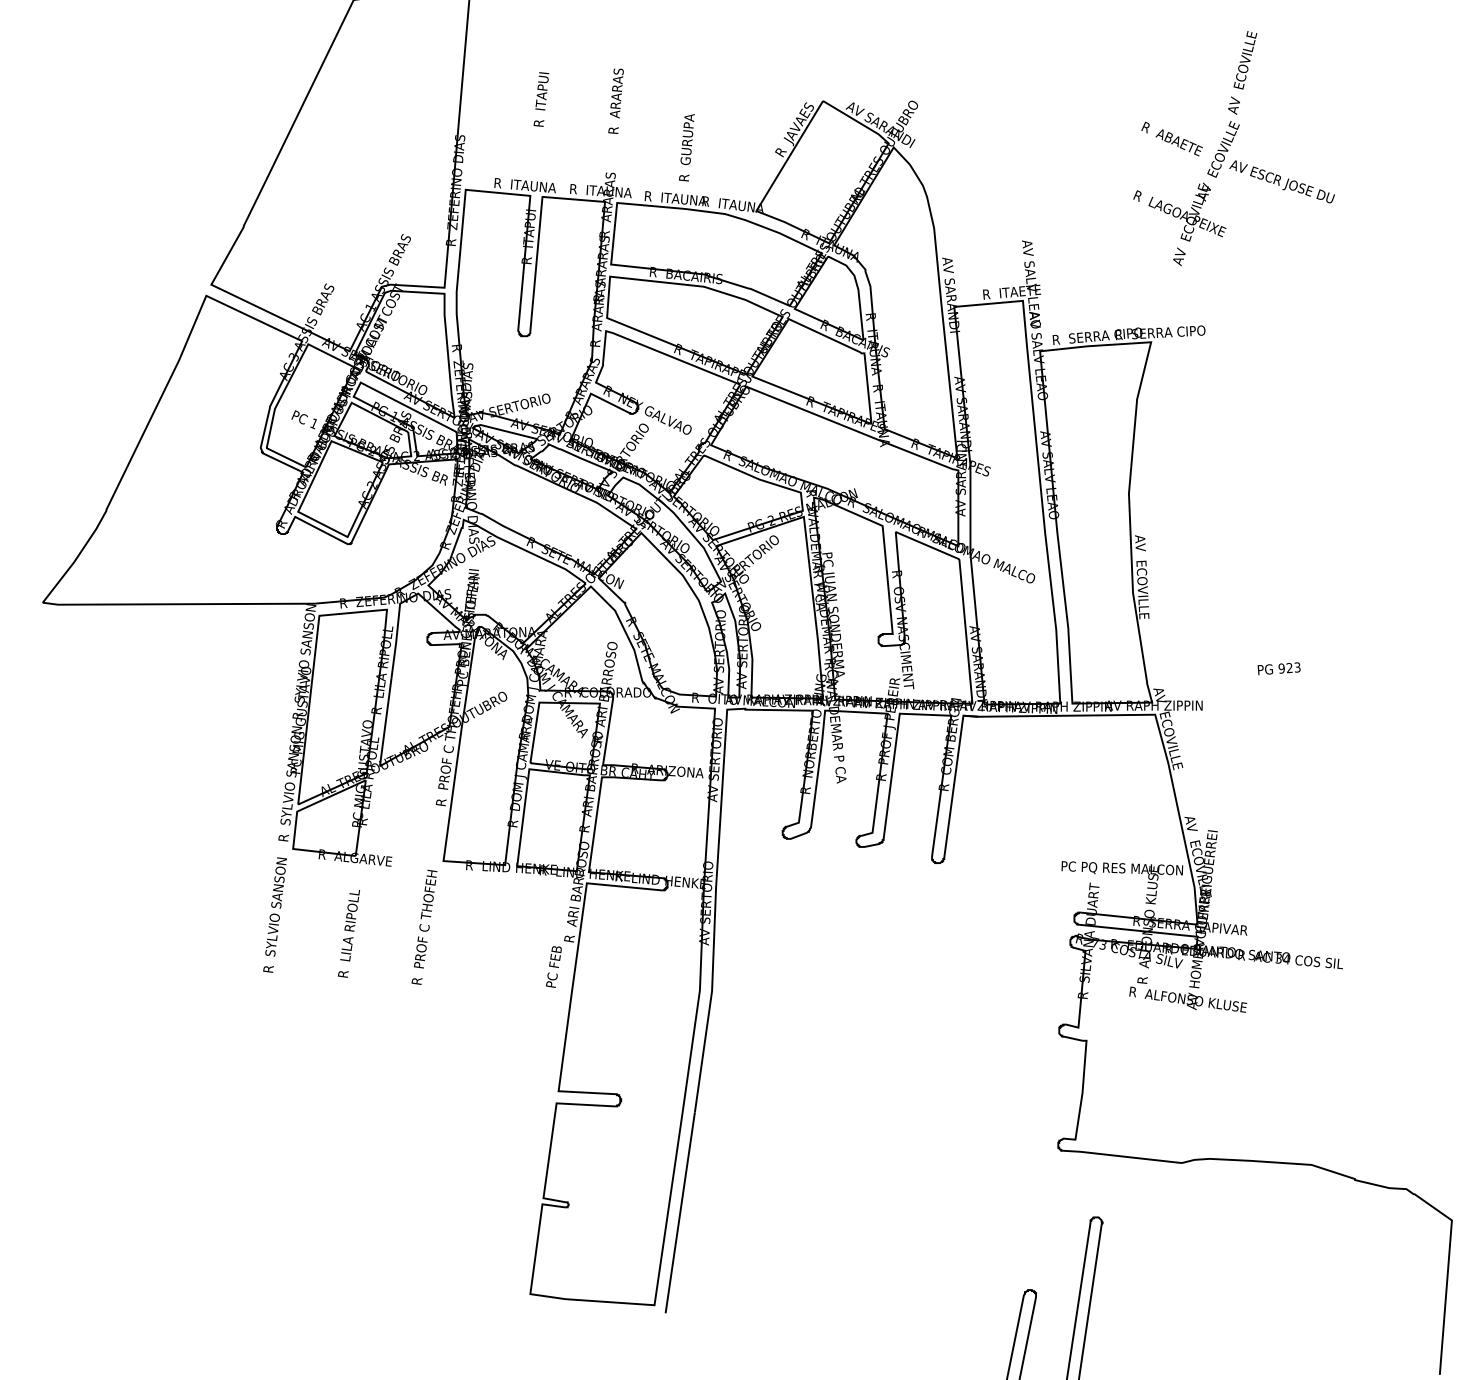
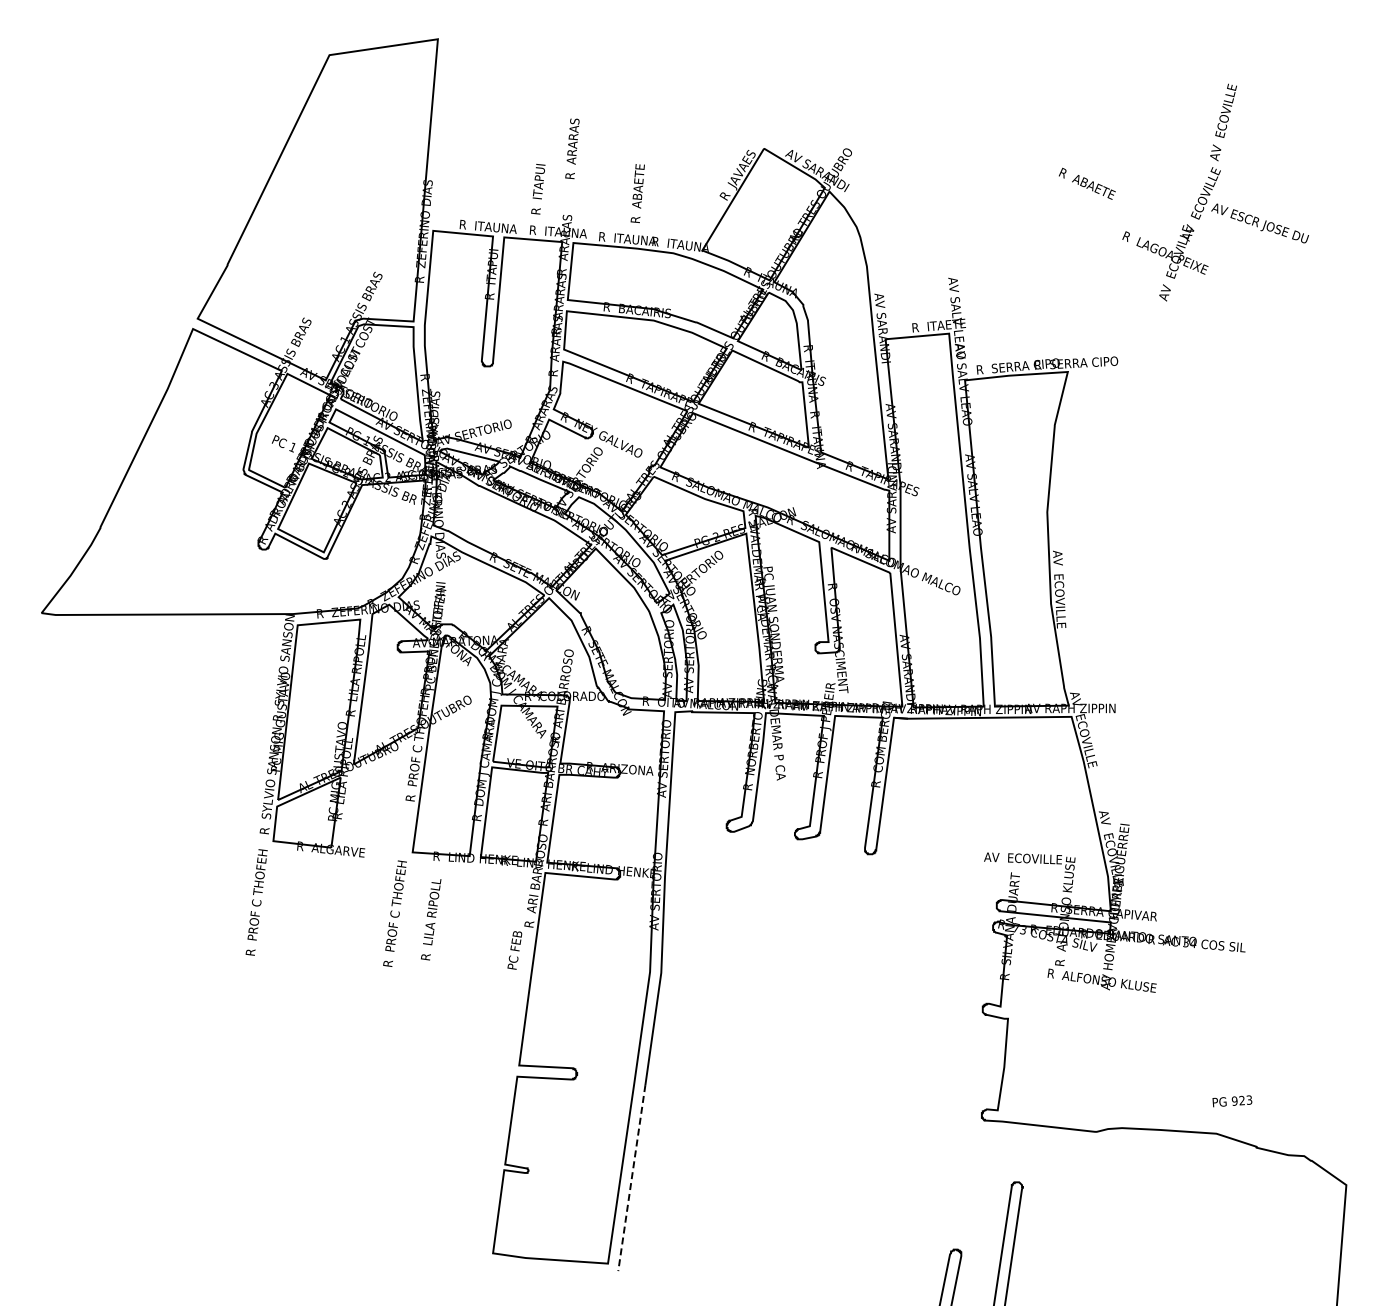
text: (541, 99) -> (538, 189), moved
text: (687, 139) -> (638, 184), R  GURUPA -> R  ABAETE
text: (1233, 148) -> (1215, 192), moved
text: (1279, 668) -> (1232, 1101), moved
text: (1121, 867) -> (1040, 858), PC PQ RES MALCON -> AV  ECOVILLE
text: (275, 906) -> (257, 894), R  SYLVIO SANSON -> R  PROF C THOFEH
text: (349, 933) -> (431, 919), moved
line: (679, 1213) -> (631, 1178), solid -> dashed

